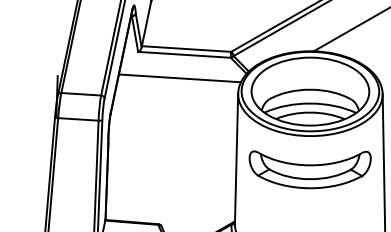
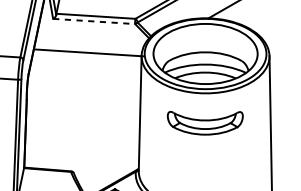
line: (185, 54) -> (95, 21), solid -> dashed
line: (179, 78) -> (88, 53), moved
part: (309, 169) -> (204, 122), size x0.7

